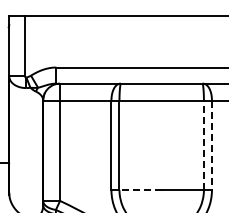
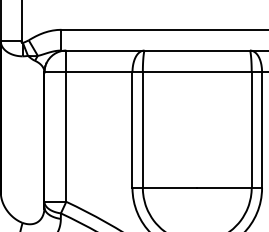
line: (203, 145) -> (251, 130), dashed -> solid
line: (211, 145) -> (261, 130), dashed -> solid
line: (140, 190) -> (169, 188), dashed -> solid

